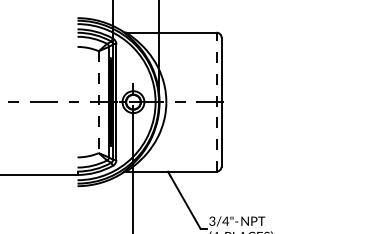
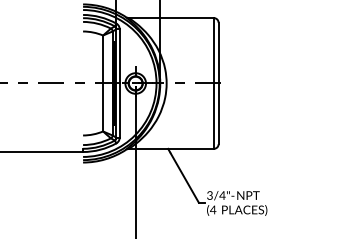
line: (216, 101) -> (213, 82), dashed -> solid
line: (99, 102) -> (103, 83), dashed -> solid

